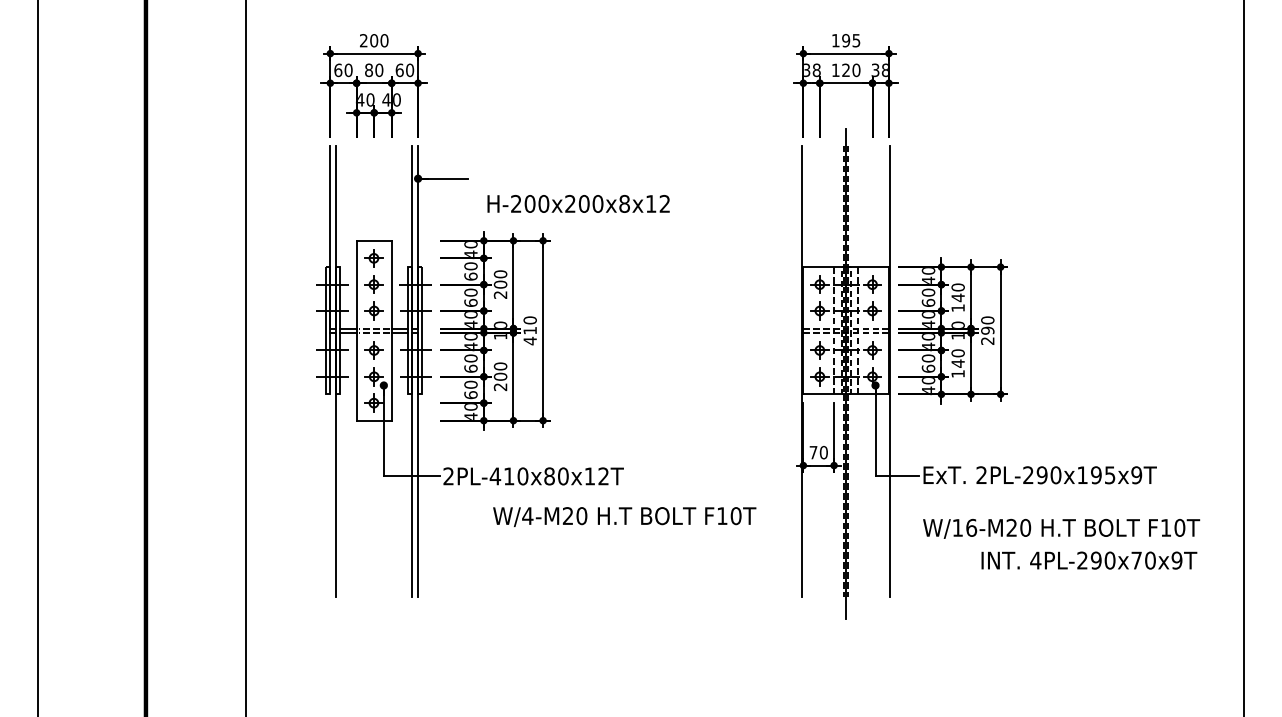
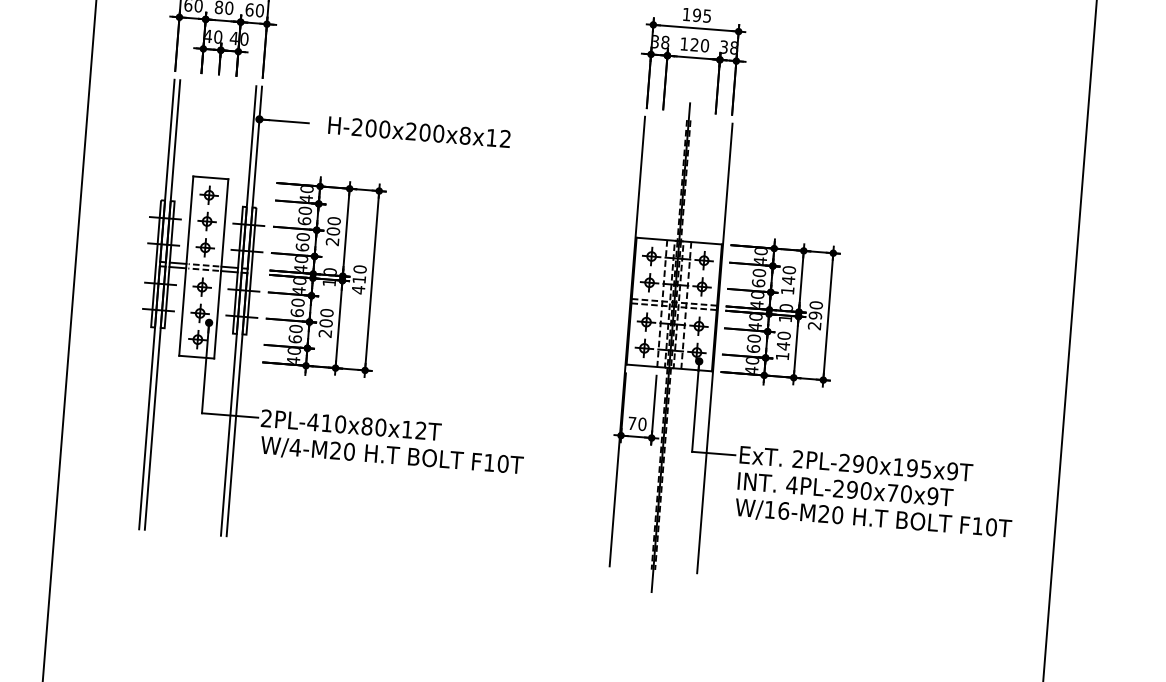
text: (578, 203) -> (419, 131), moved
line: (330, 464) -> (149, 397), added
text: (624, 517) -> (391, 456), moved
text: (1089, 560) -> (845, 489), moved

